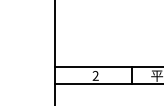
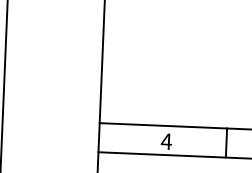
text: (95, 75) -> (166, 140), 2 -> 4

